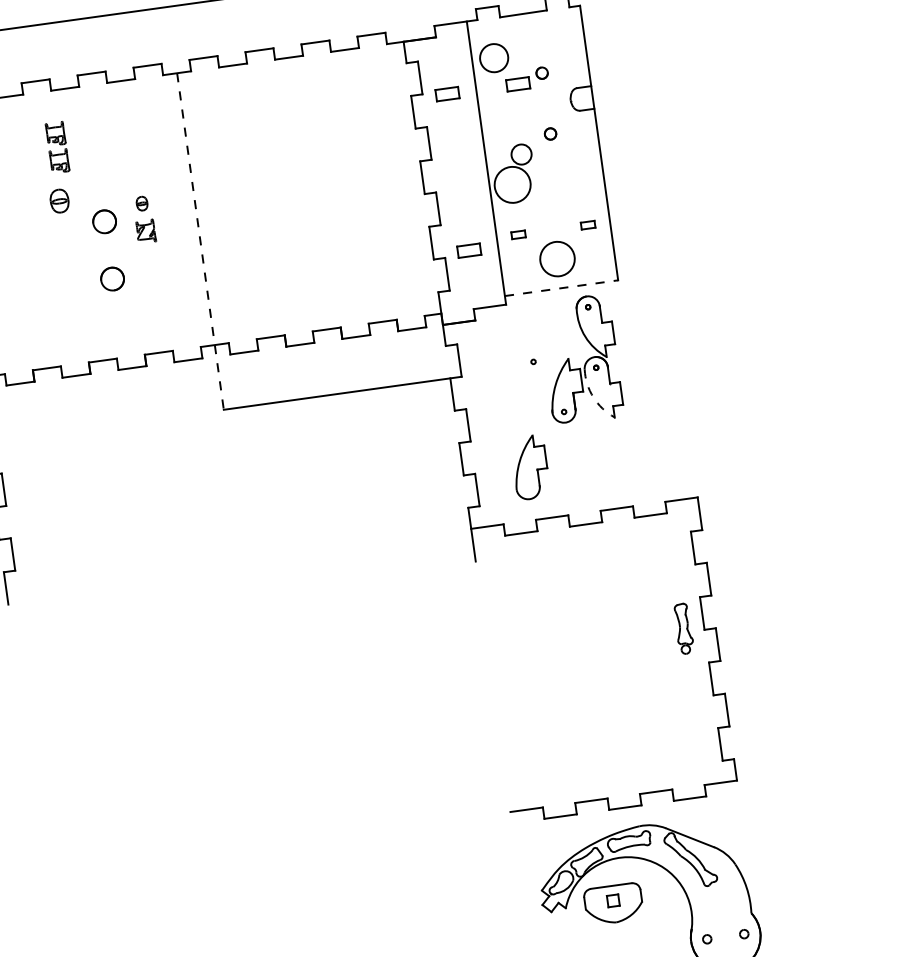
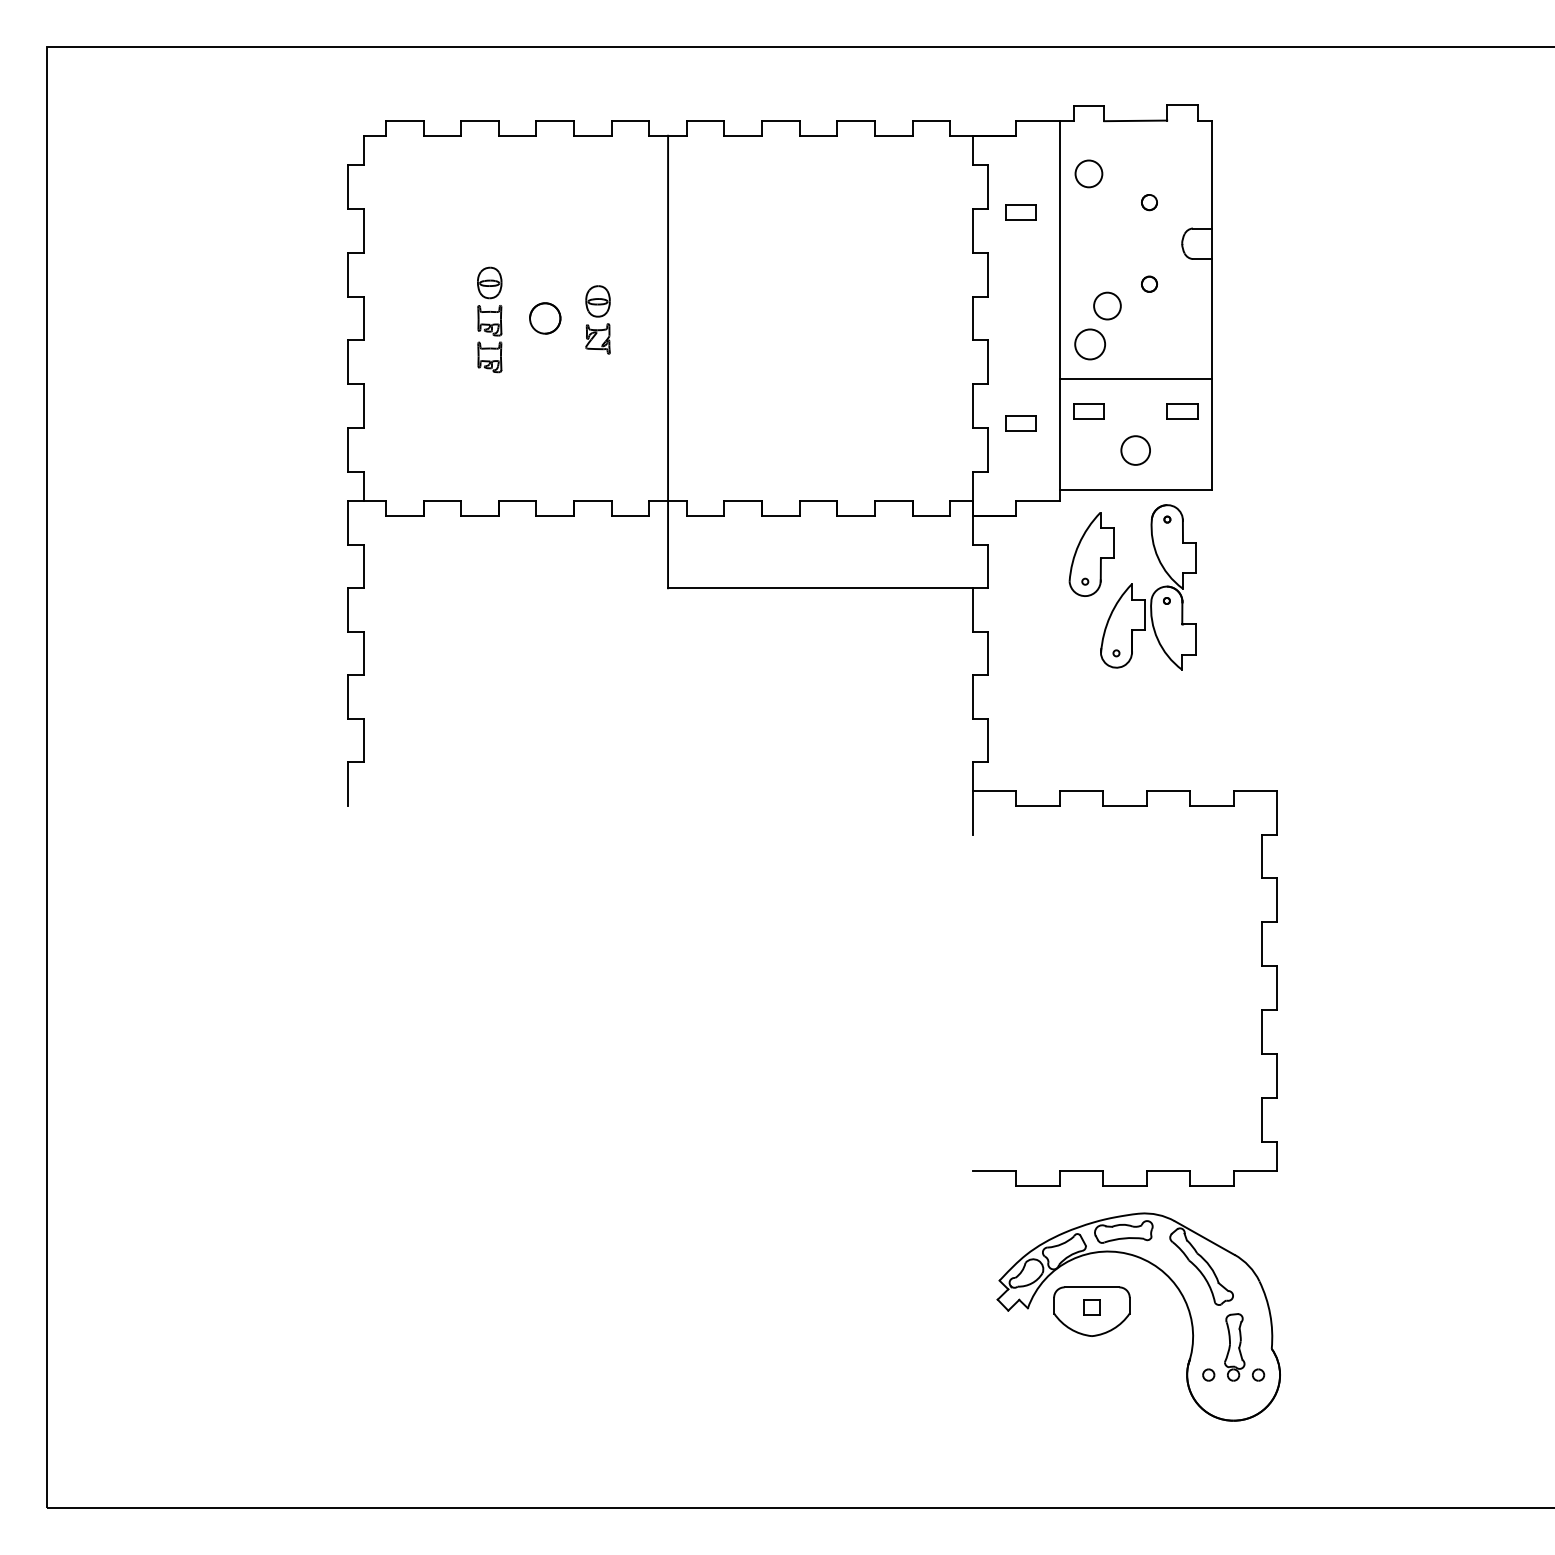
circle: (493, 57) -> (1088, 173), size x0.71
part: (517, 84) -> (1115, 212), removed
part: (57, 148) -> (489, 339), moved
circle: (512, 184) -> (1090, 344), size x0.62
part: (141, 203) -> (597, 301), size x1.67
line: (550, 206) -> (1135, 379), added
part: (588, 225) -> (1182, 411), size x1.67
part: (518, 234) -> (1088, 411), size x1.67
line: (200, 241) -> (668, 362), dashed -> solid
circle: (557, 259) -> (1135, 450), size x0.62
circle: (112, 279) -> (545, 395), removed
line: (562, 288) -> (1136, 489), dashed -> solid
arc: (593, 397) -> (1157, 639), dashed -> solid
part: (530, 467) -> (1091, 554), moved
part: (683, 628) -> (1234, 1347), moved

